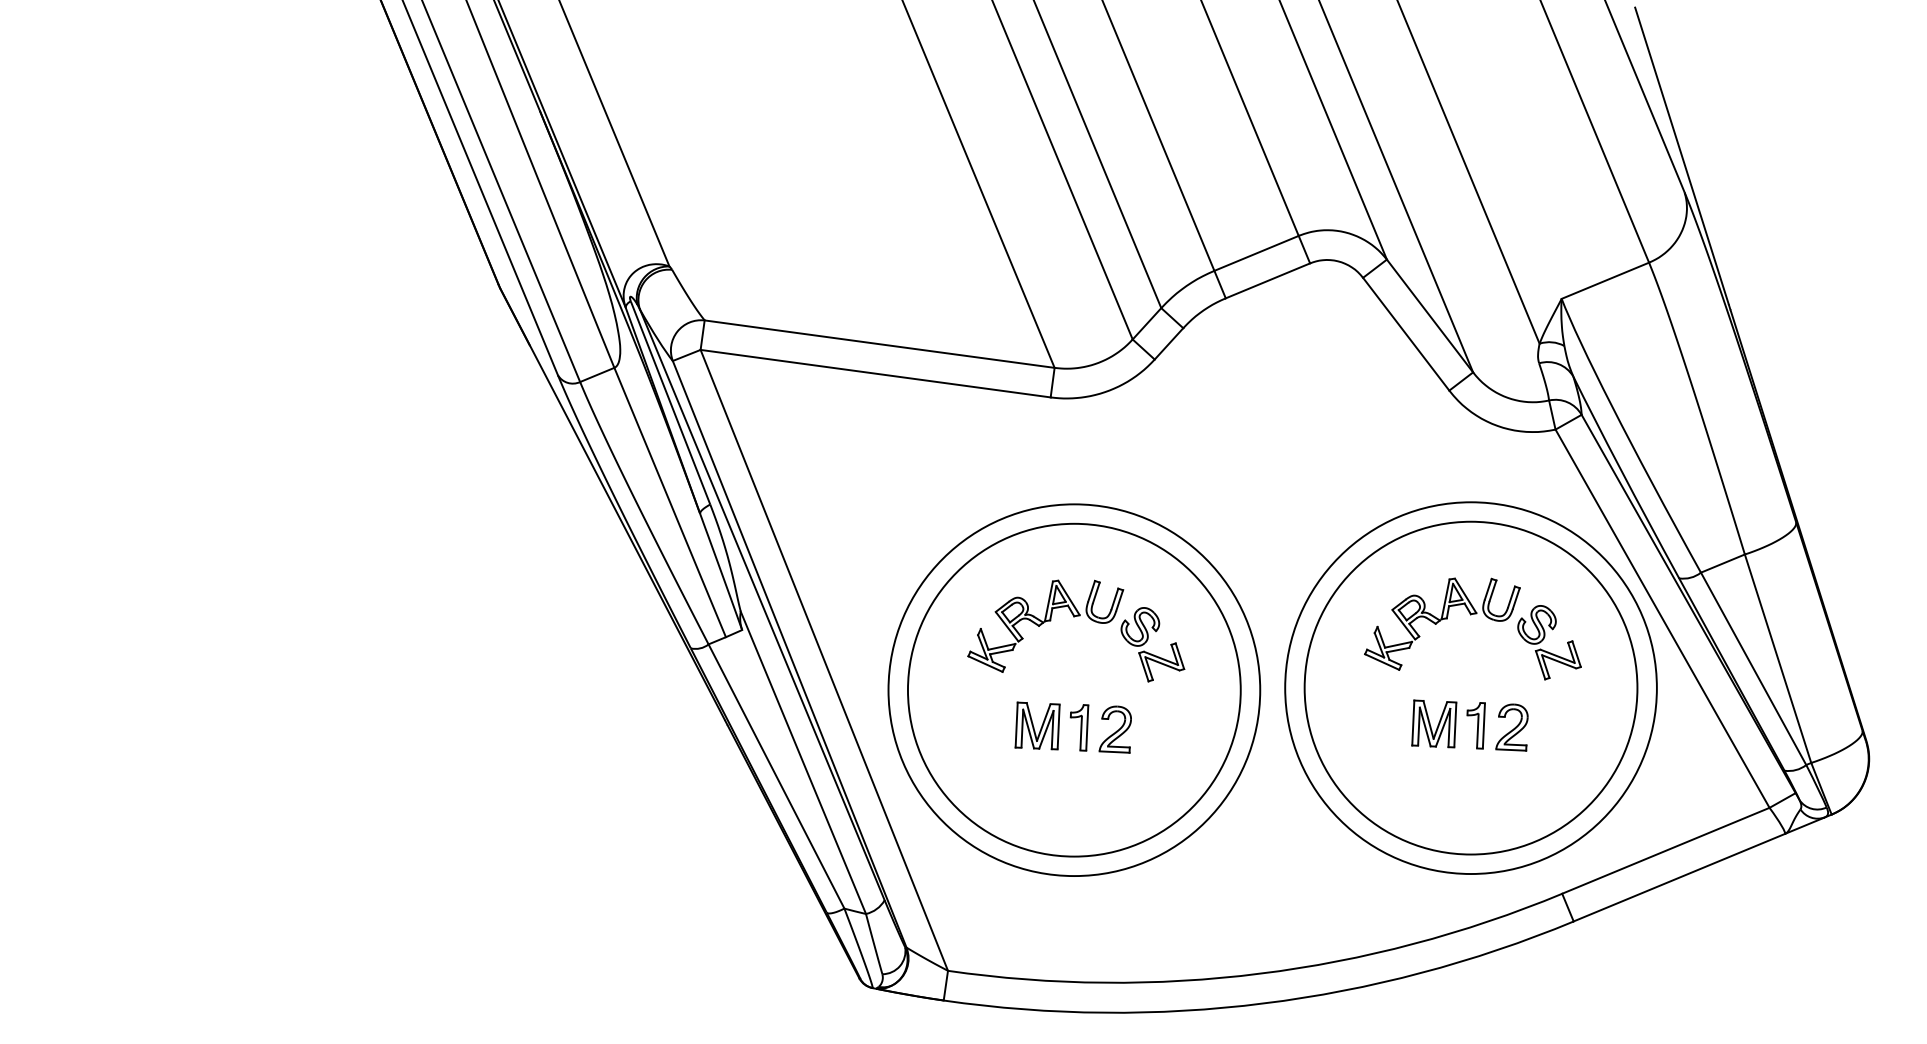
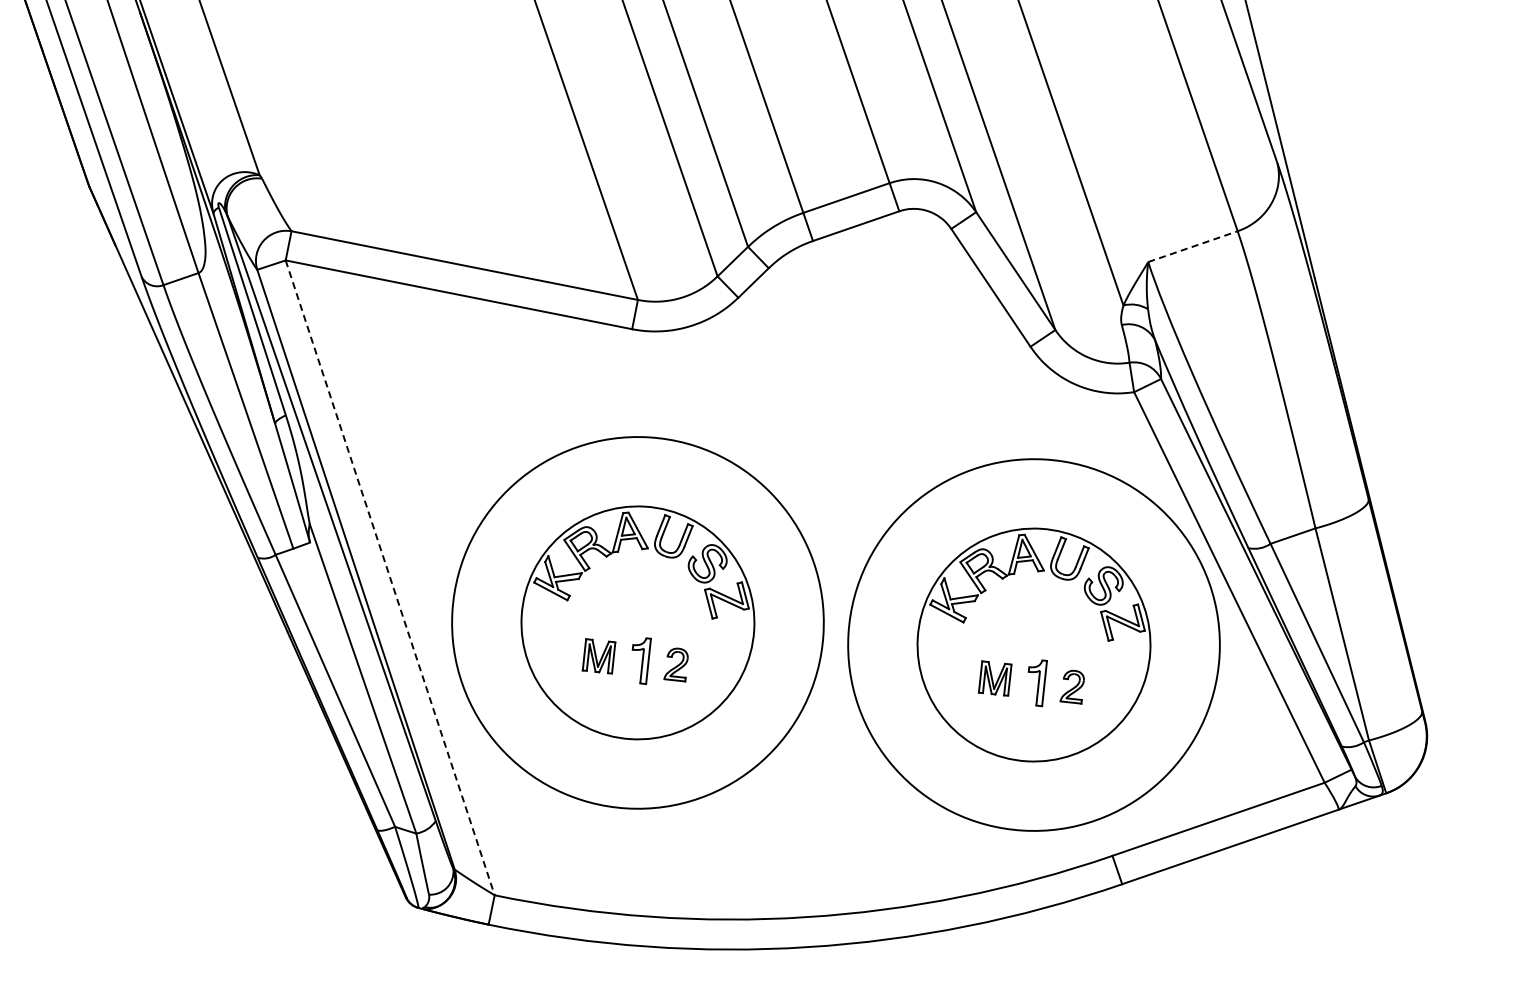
line: (1605, 280) -> (1193, 246), solid -> dashed
line: (824, 660) -> (390, 577), solid -> dashed
circle: (1470, 687) -> (1033, 644), size x0.7
circle: (1073, 689) -> (637, 622), size x0.7
part: (1434, 723) -> (995, 678), size x0.7
part: (1037, 725) -> (599, 655), size x0.7
part: (1511, 727) -> (1072, 686), size x0.7
part: (1114, 729) -> (675, 664), size x0.7

